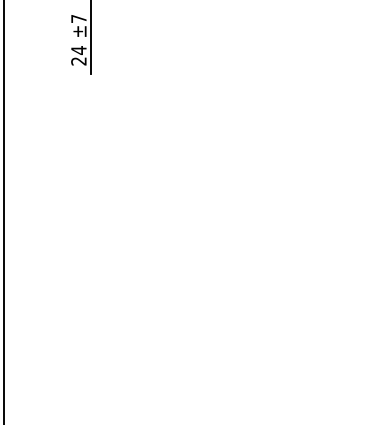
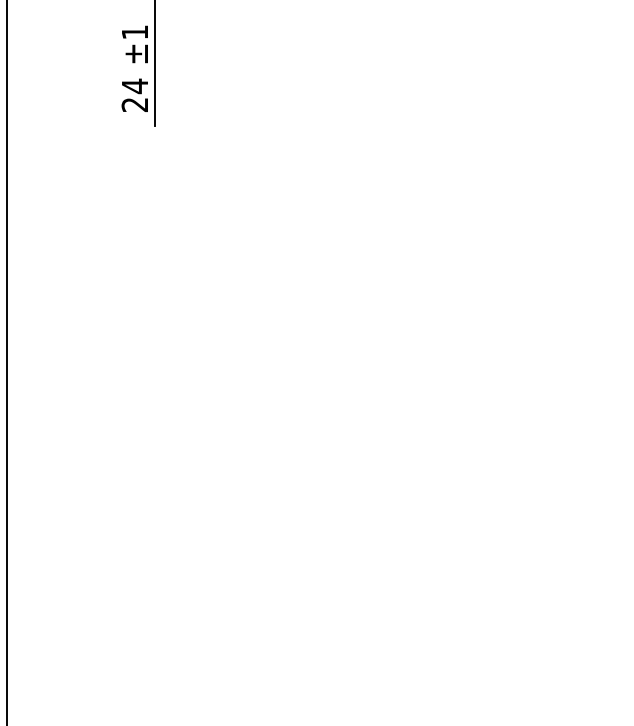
text: (78, 18) -> (134, 31), ±7 -> ±1

